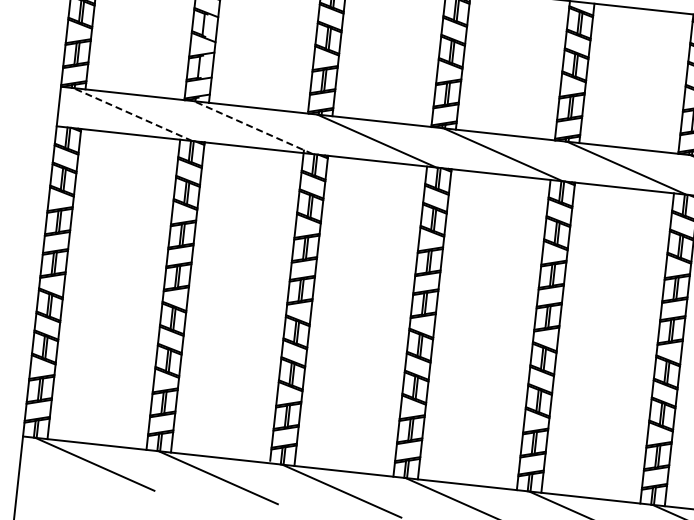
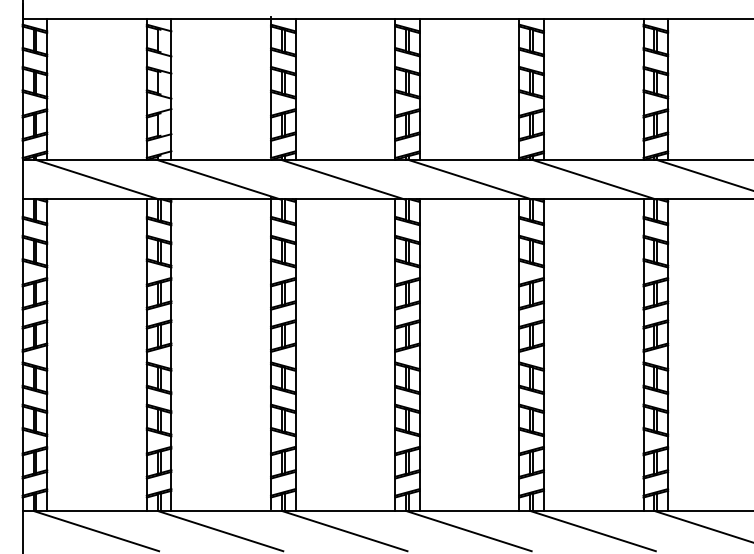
line: (132, 114) -> (96, 179), dashed -> solid
line: (252, 127) -> (217, 179), dashed -> solid

